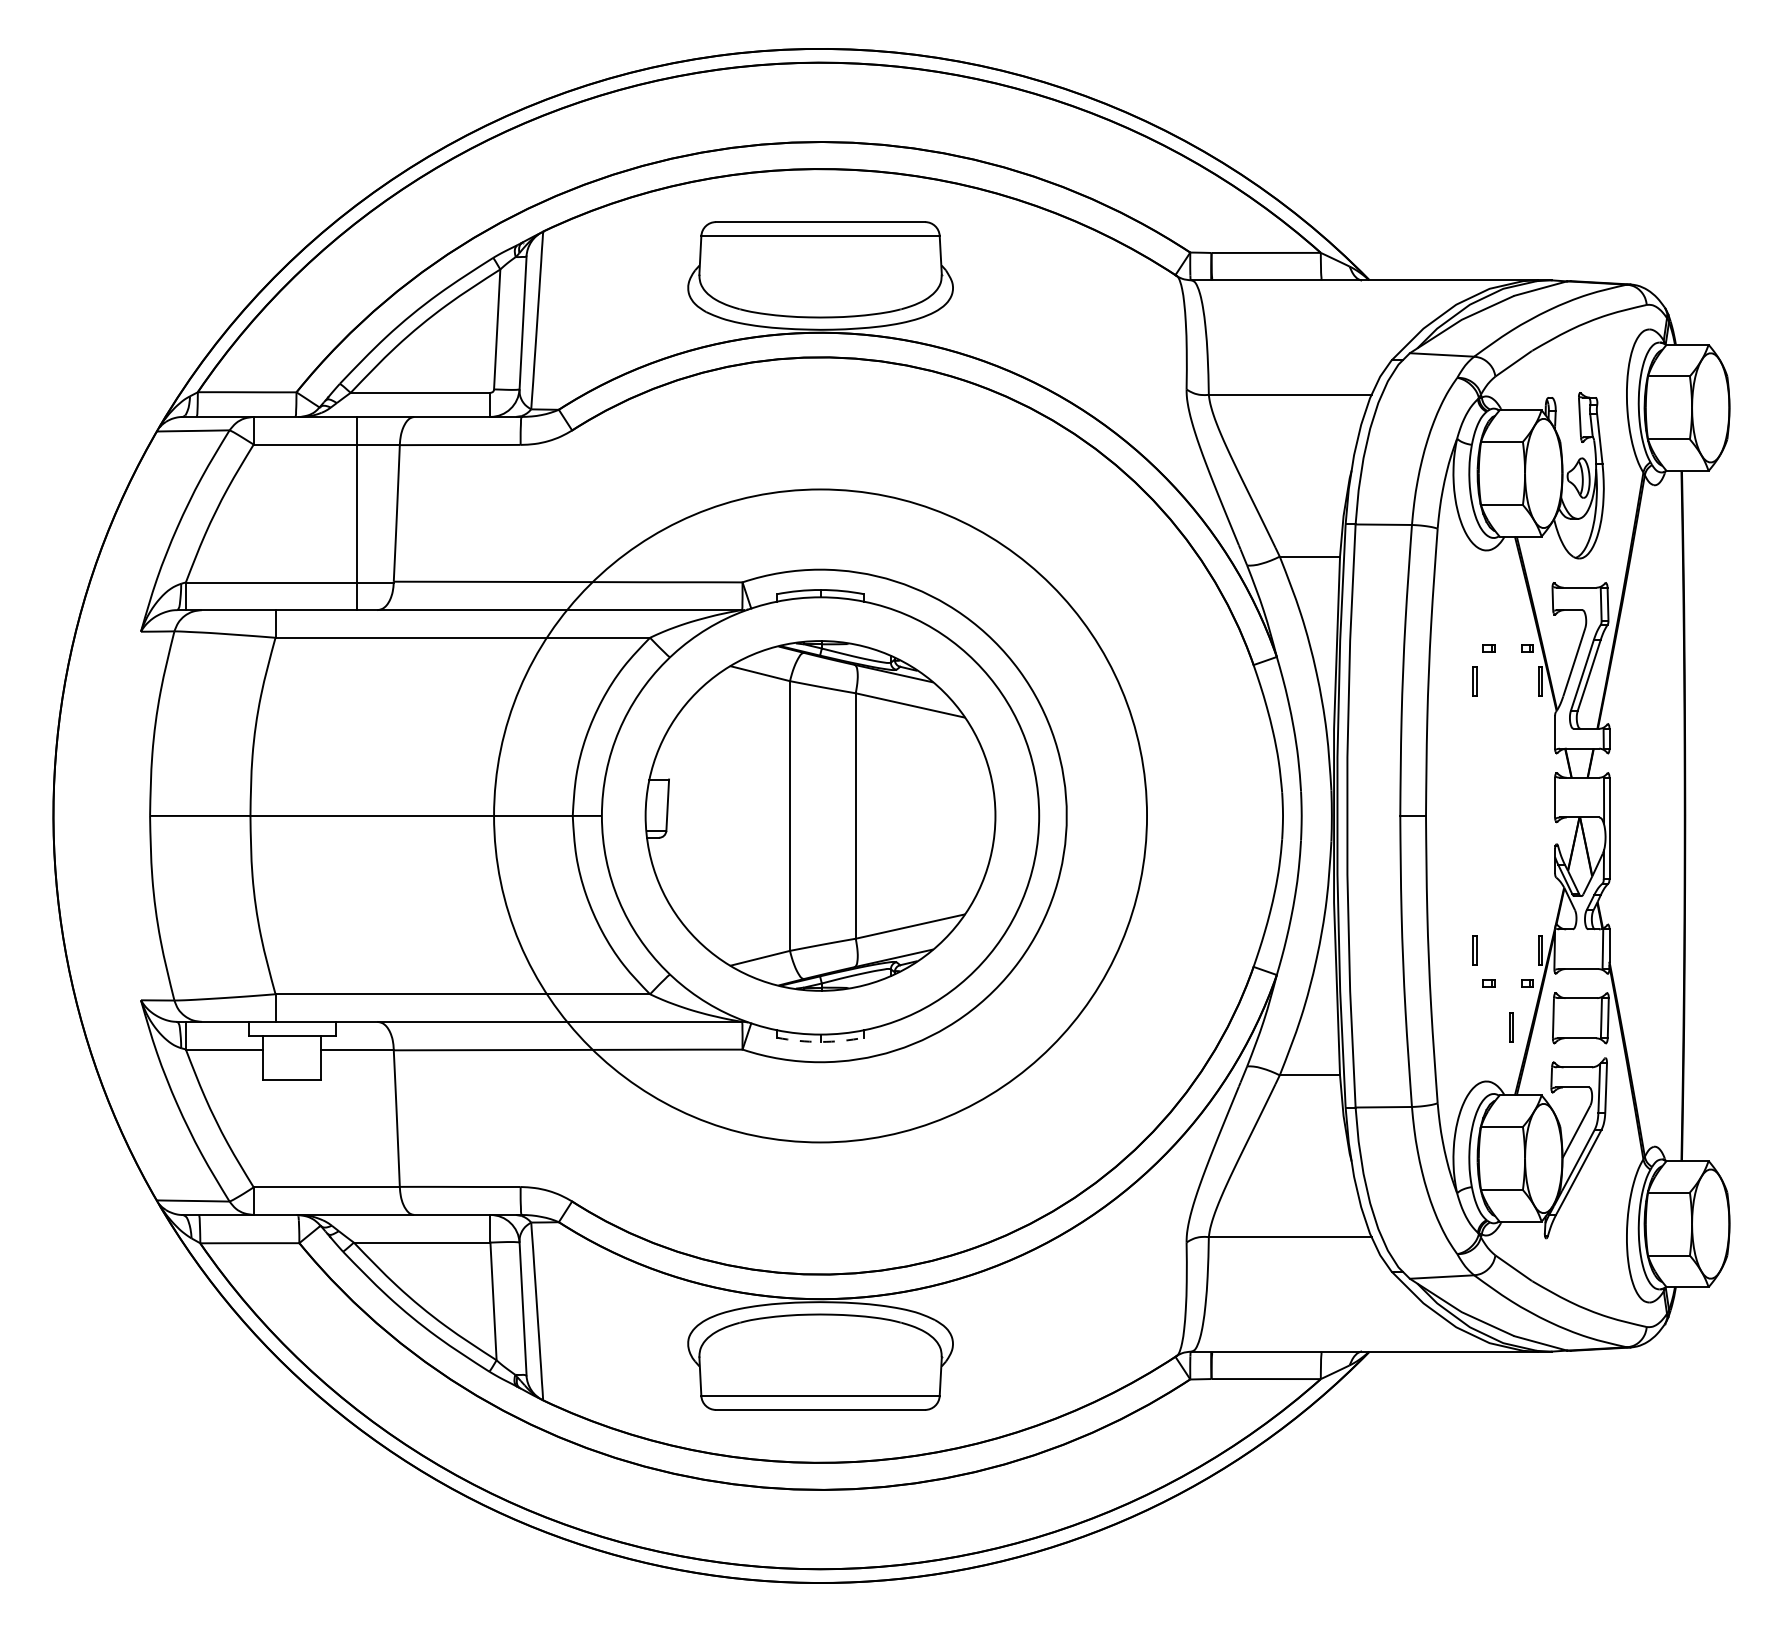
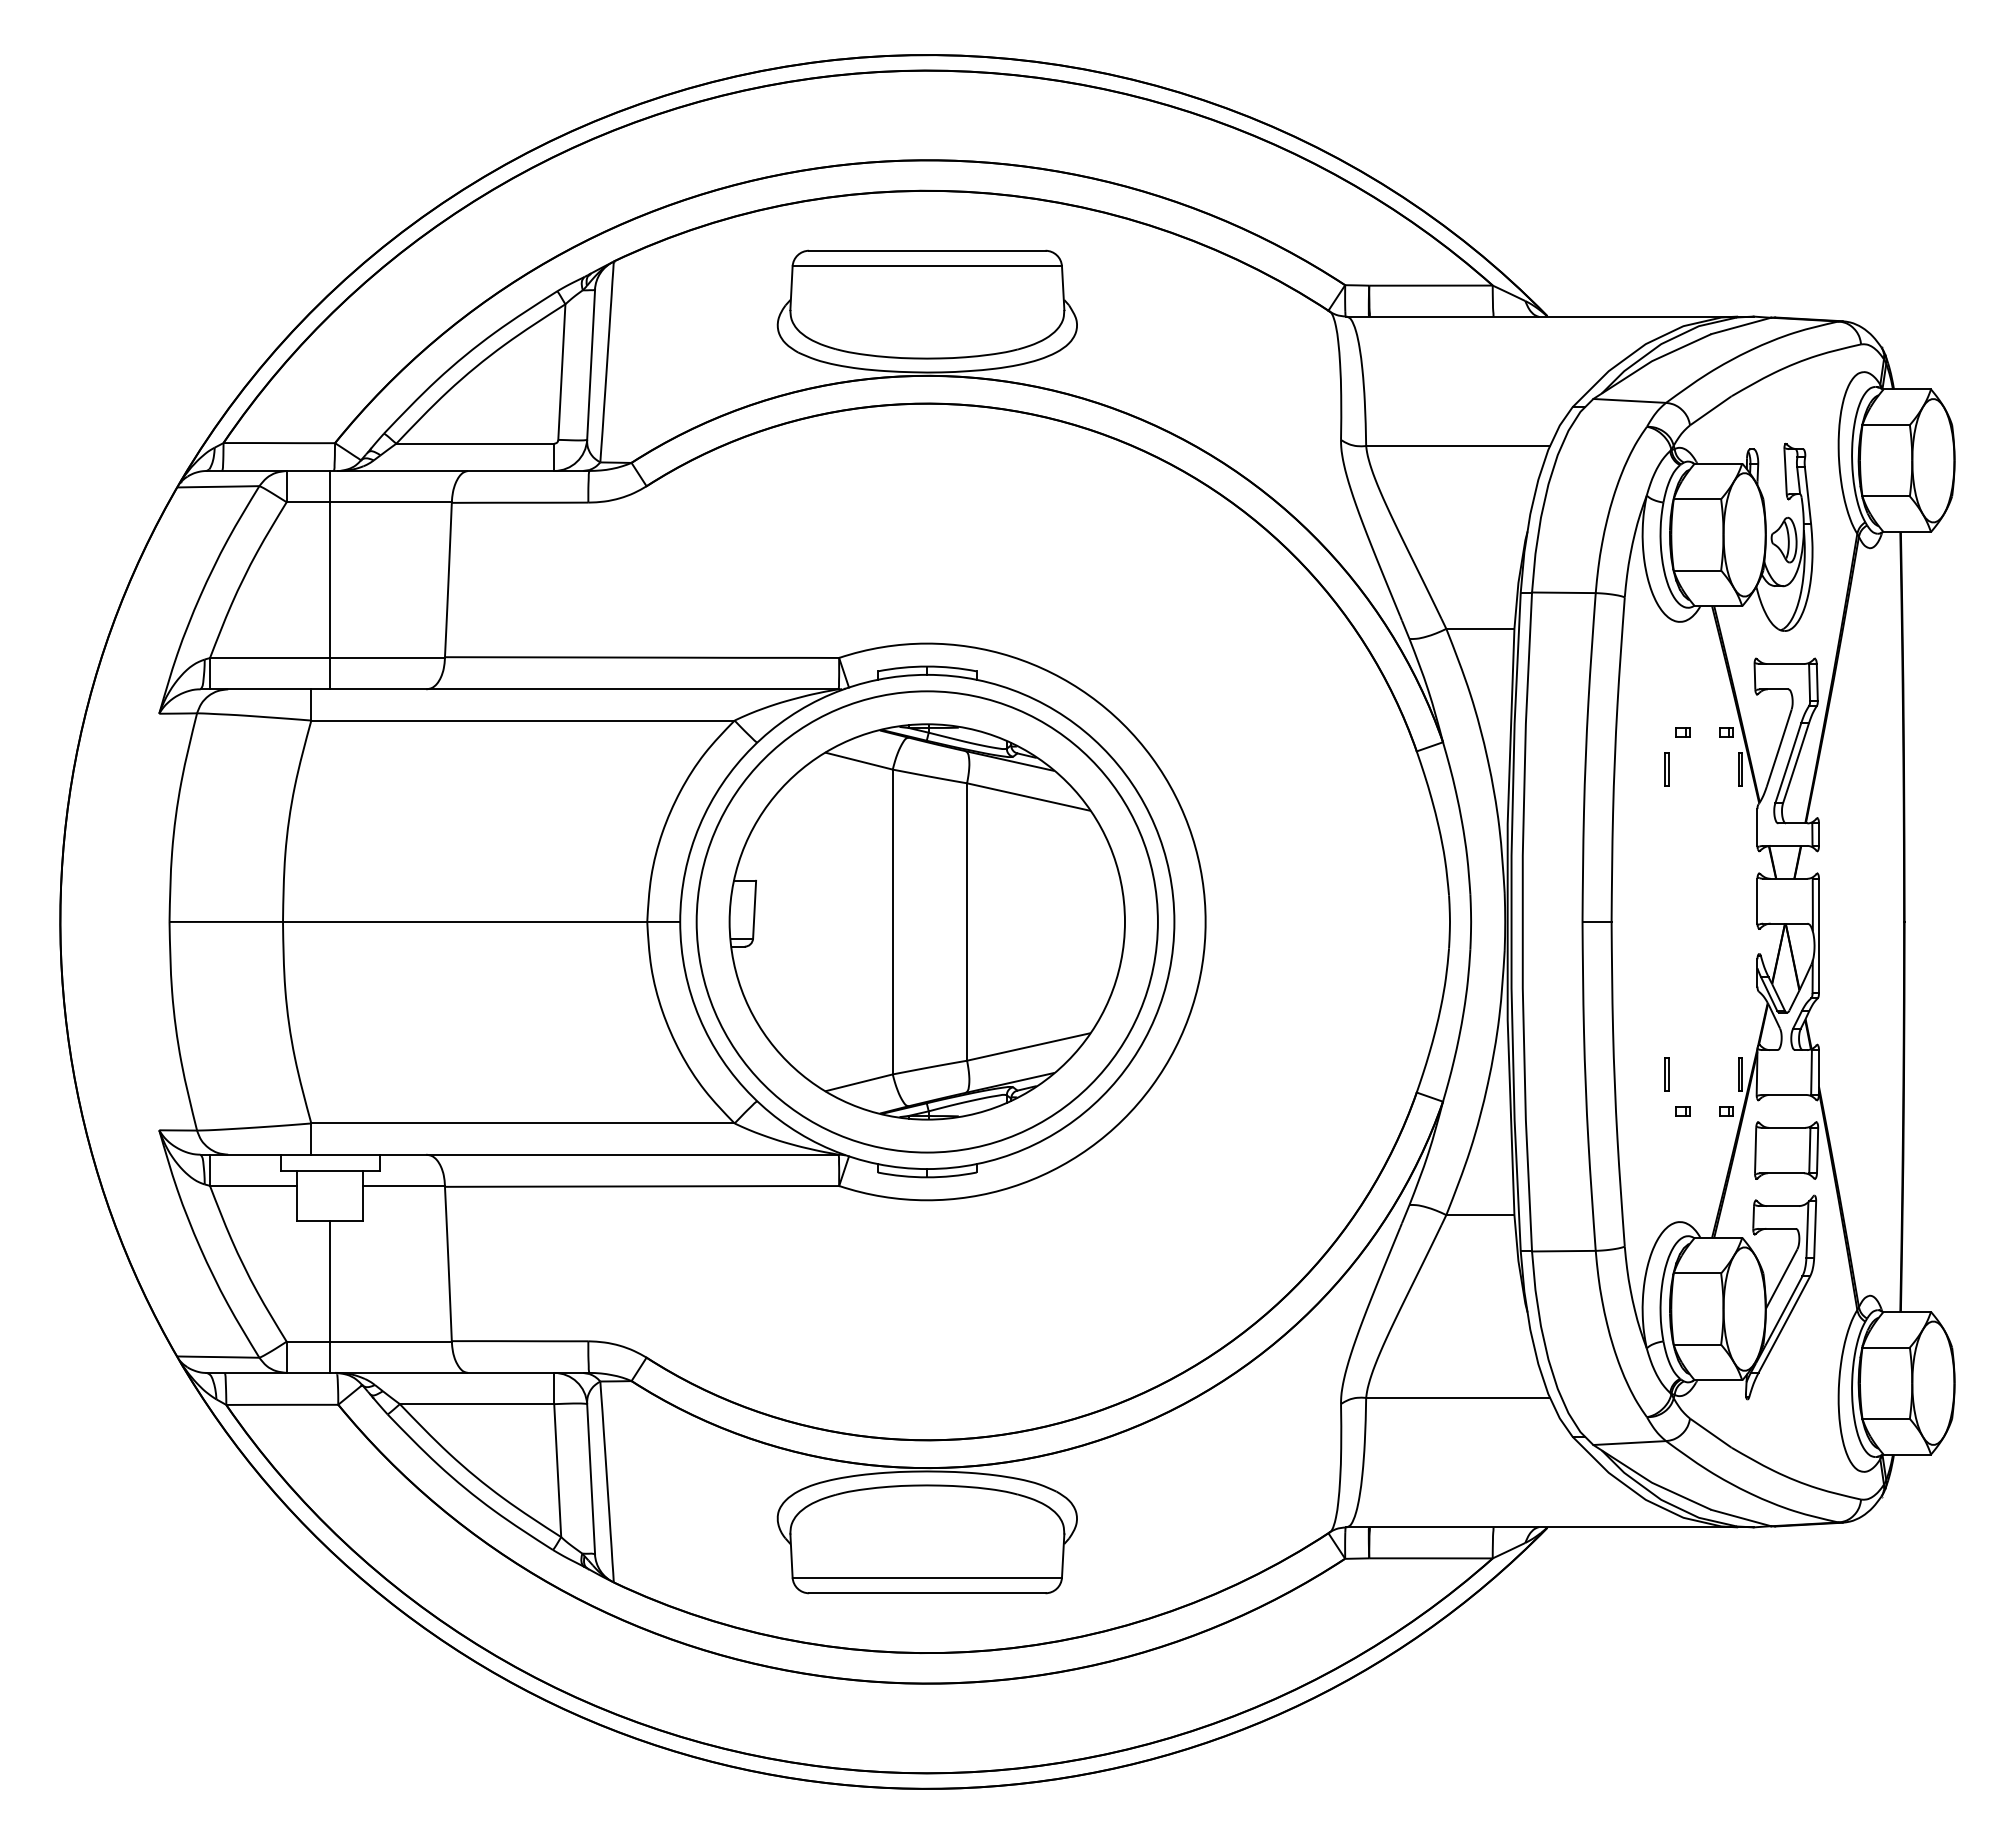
line: (357, 512) -> (330, 579), moved
circle: (819, 815) -> (926, 921), size x0.62
part: (1510, 1027) -> (1707, 1161), removed
arc: (820, 1042) -> (927, 1177), dashed -> solid
line: (292, 1147) -> (330, 1296), added

